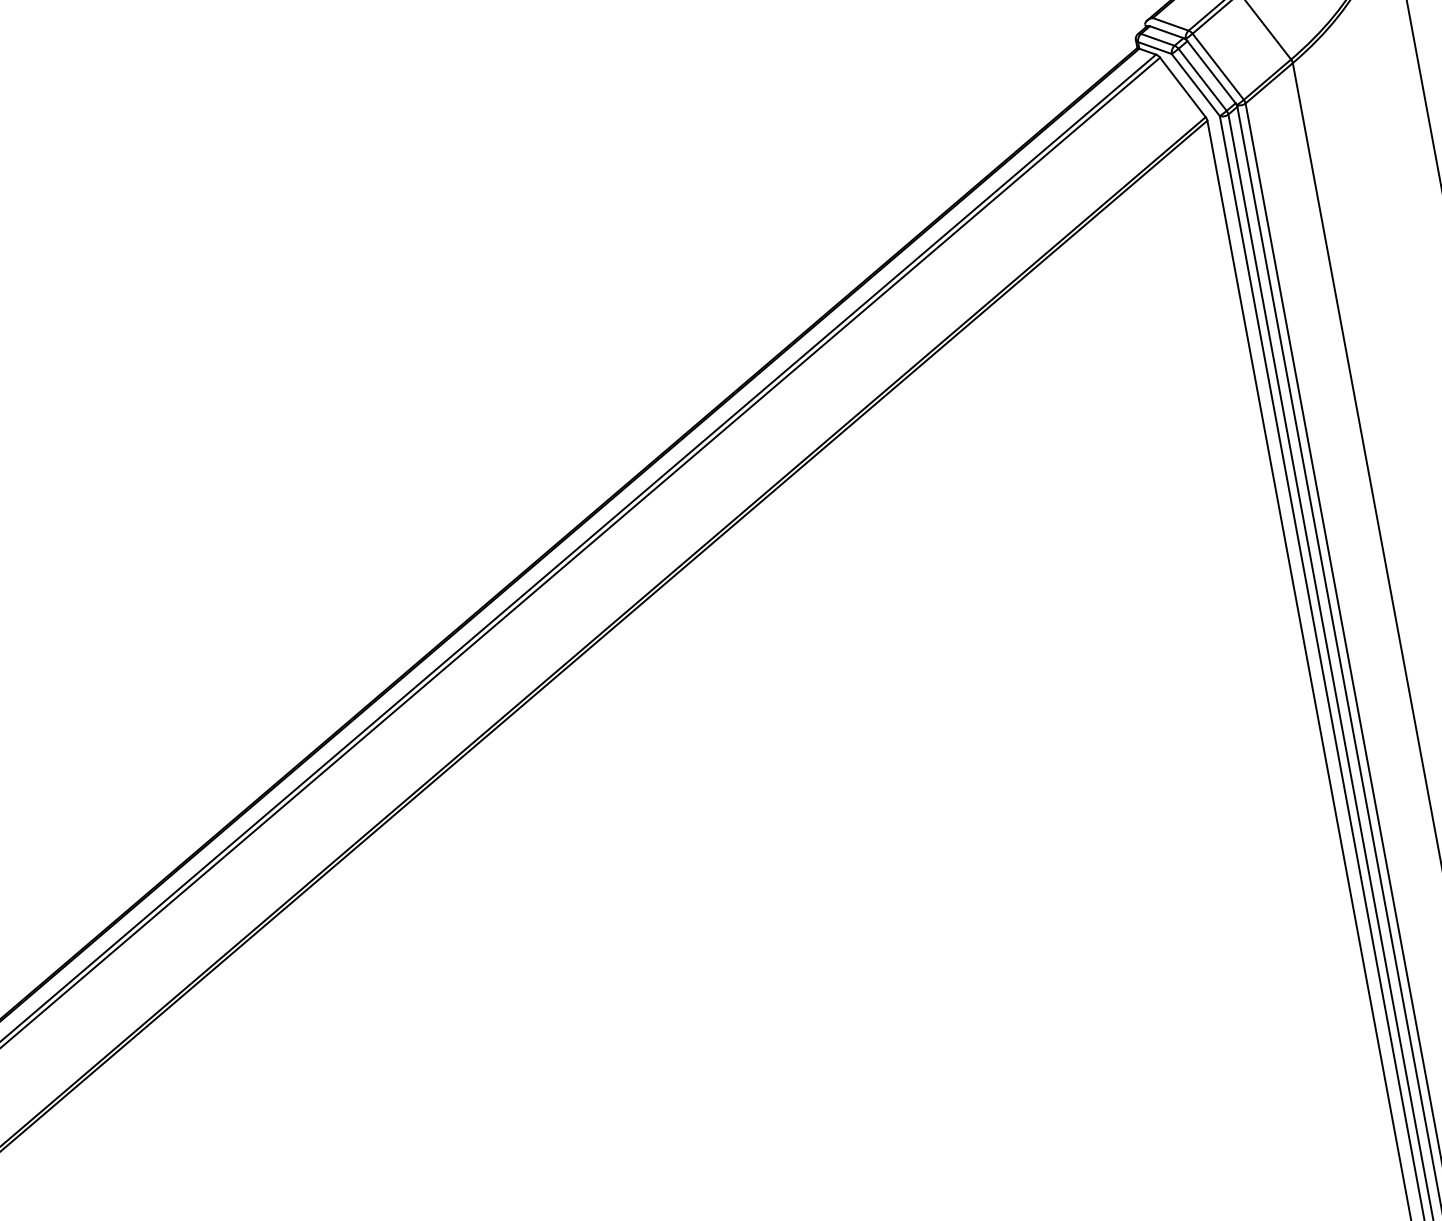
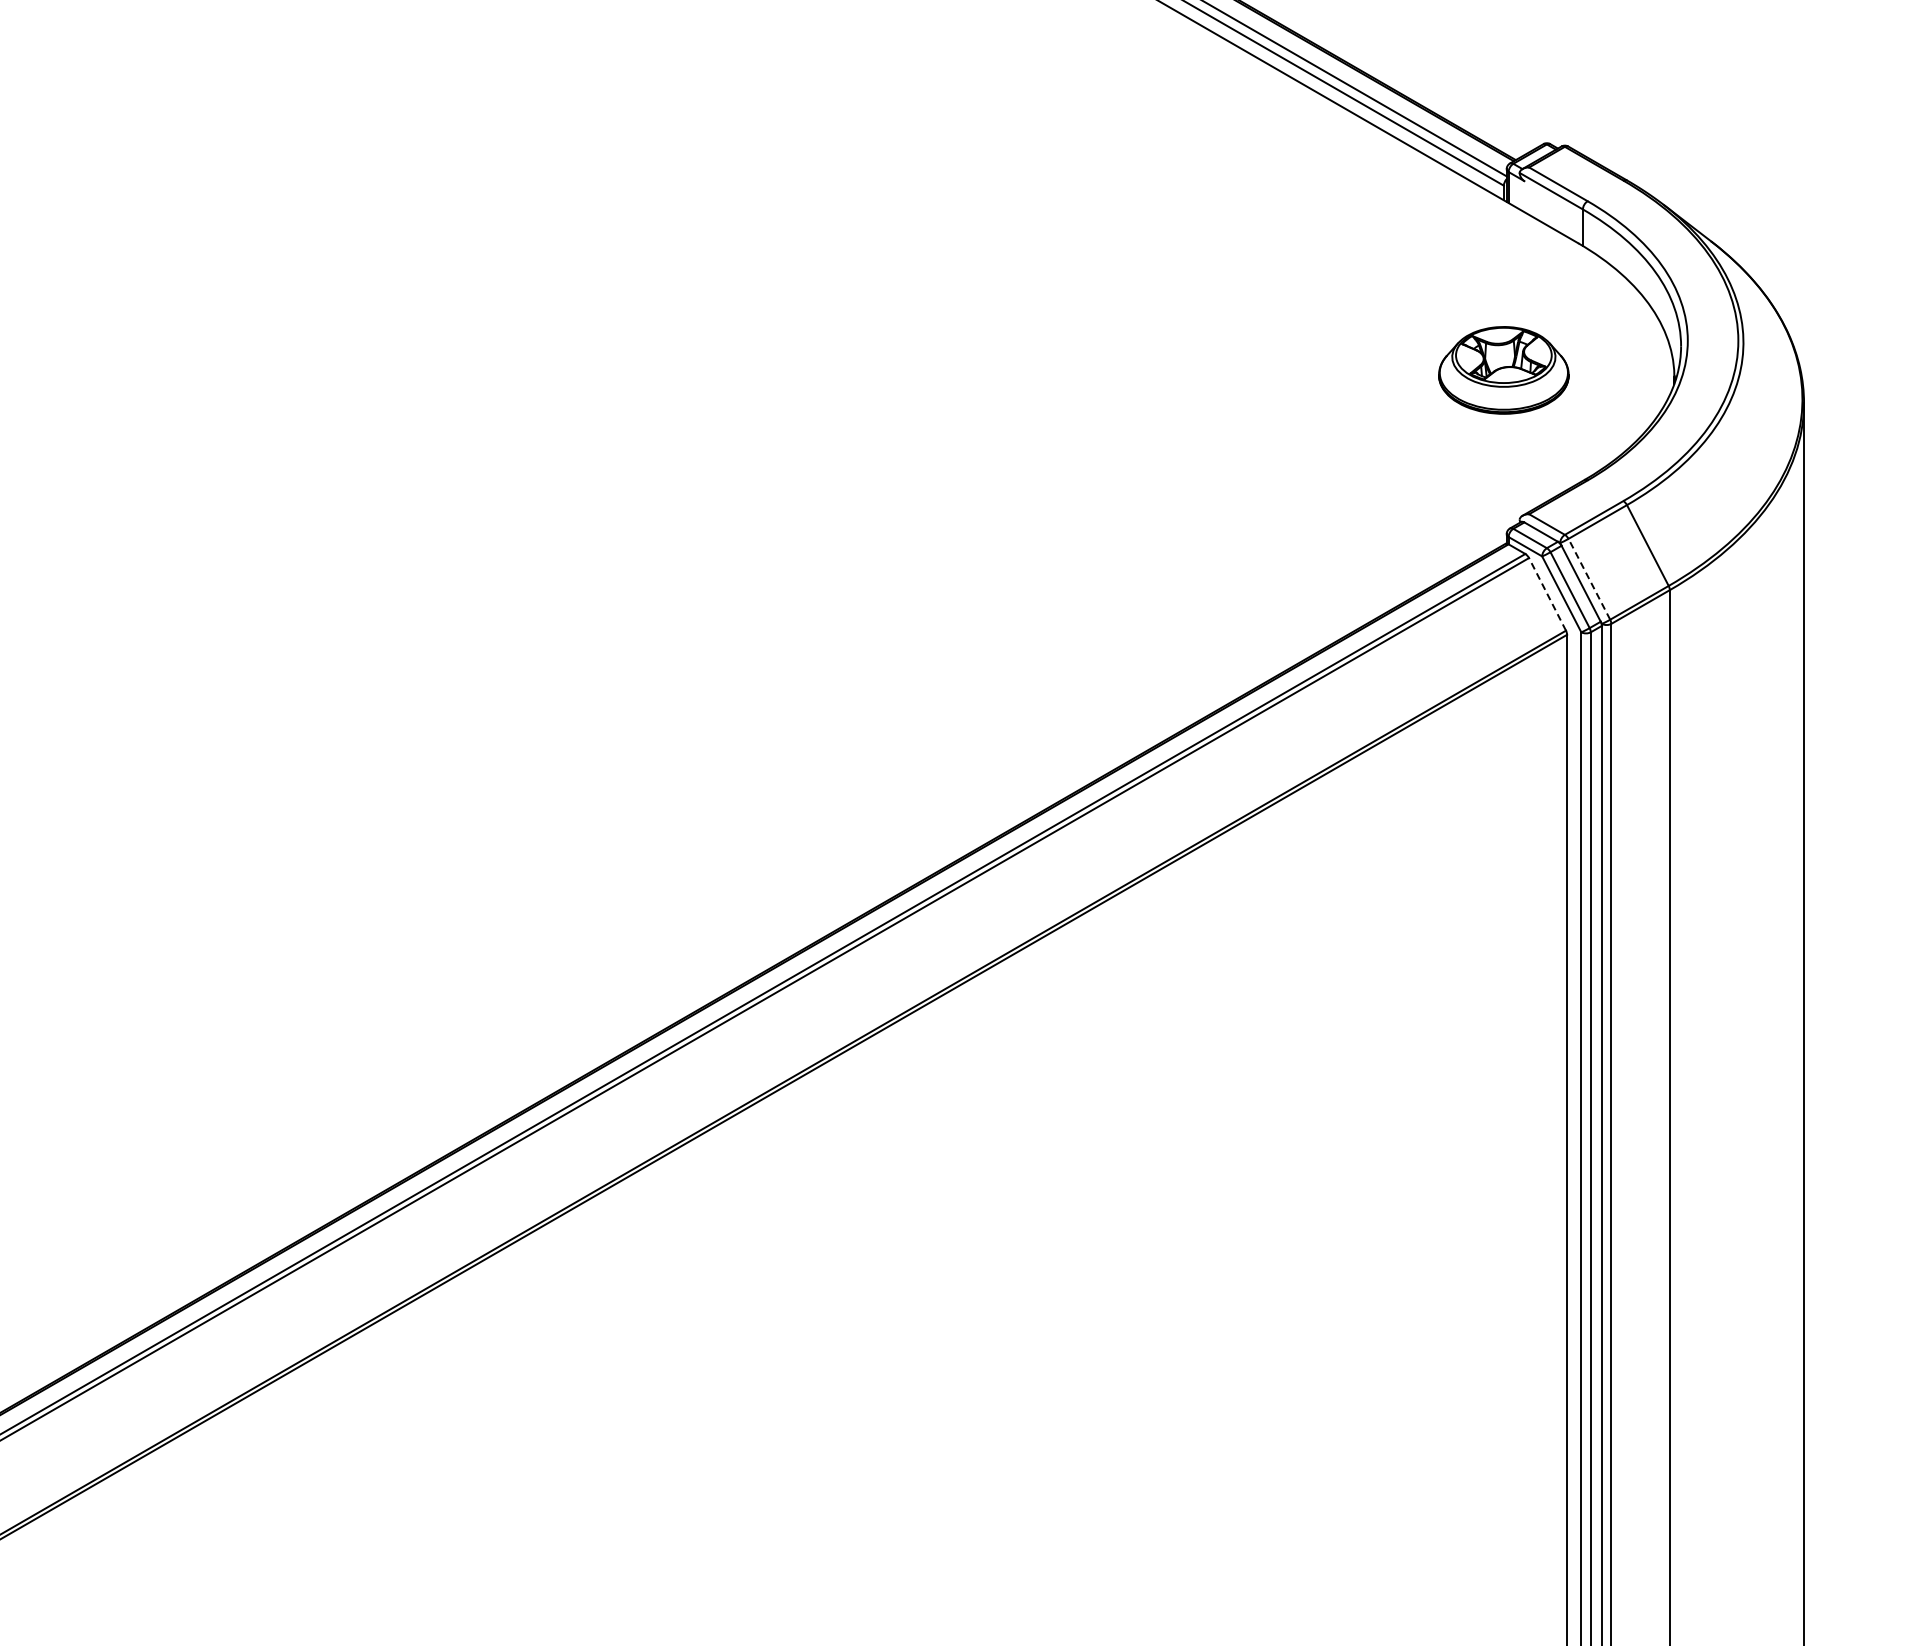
line: (1218, 66) -> (1589, 578), solid -> dashed
line: (1182, 87) -> (1547, 594), solid -> dashed

